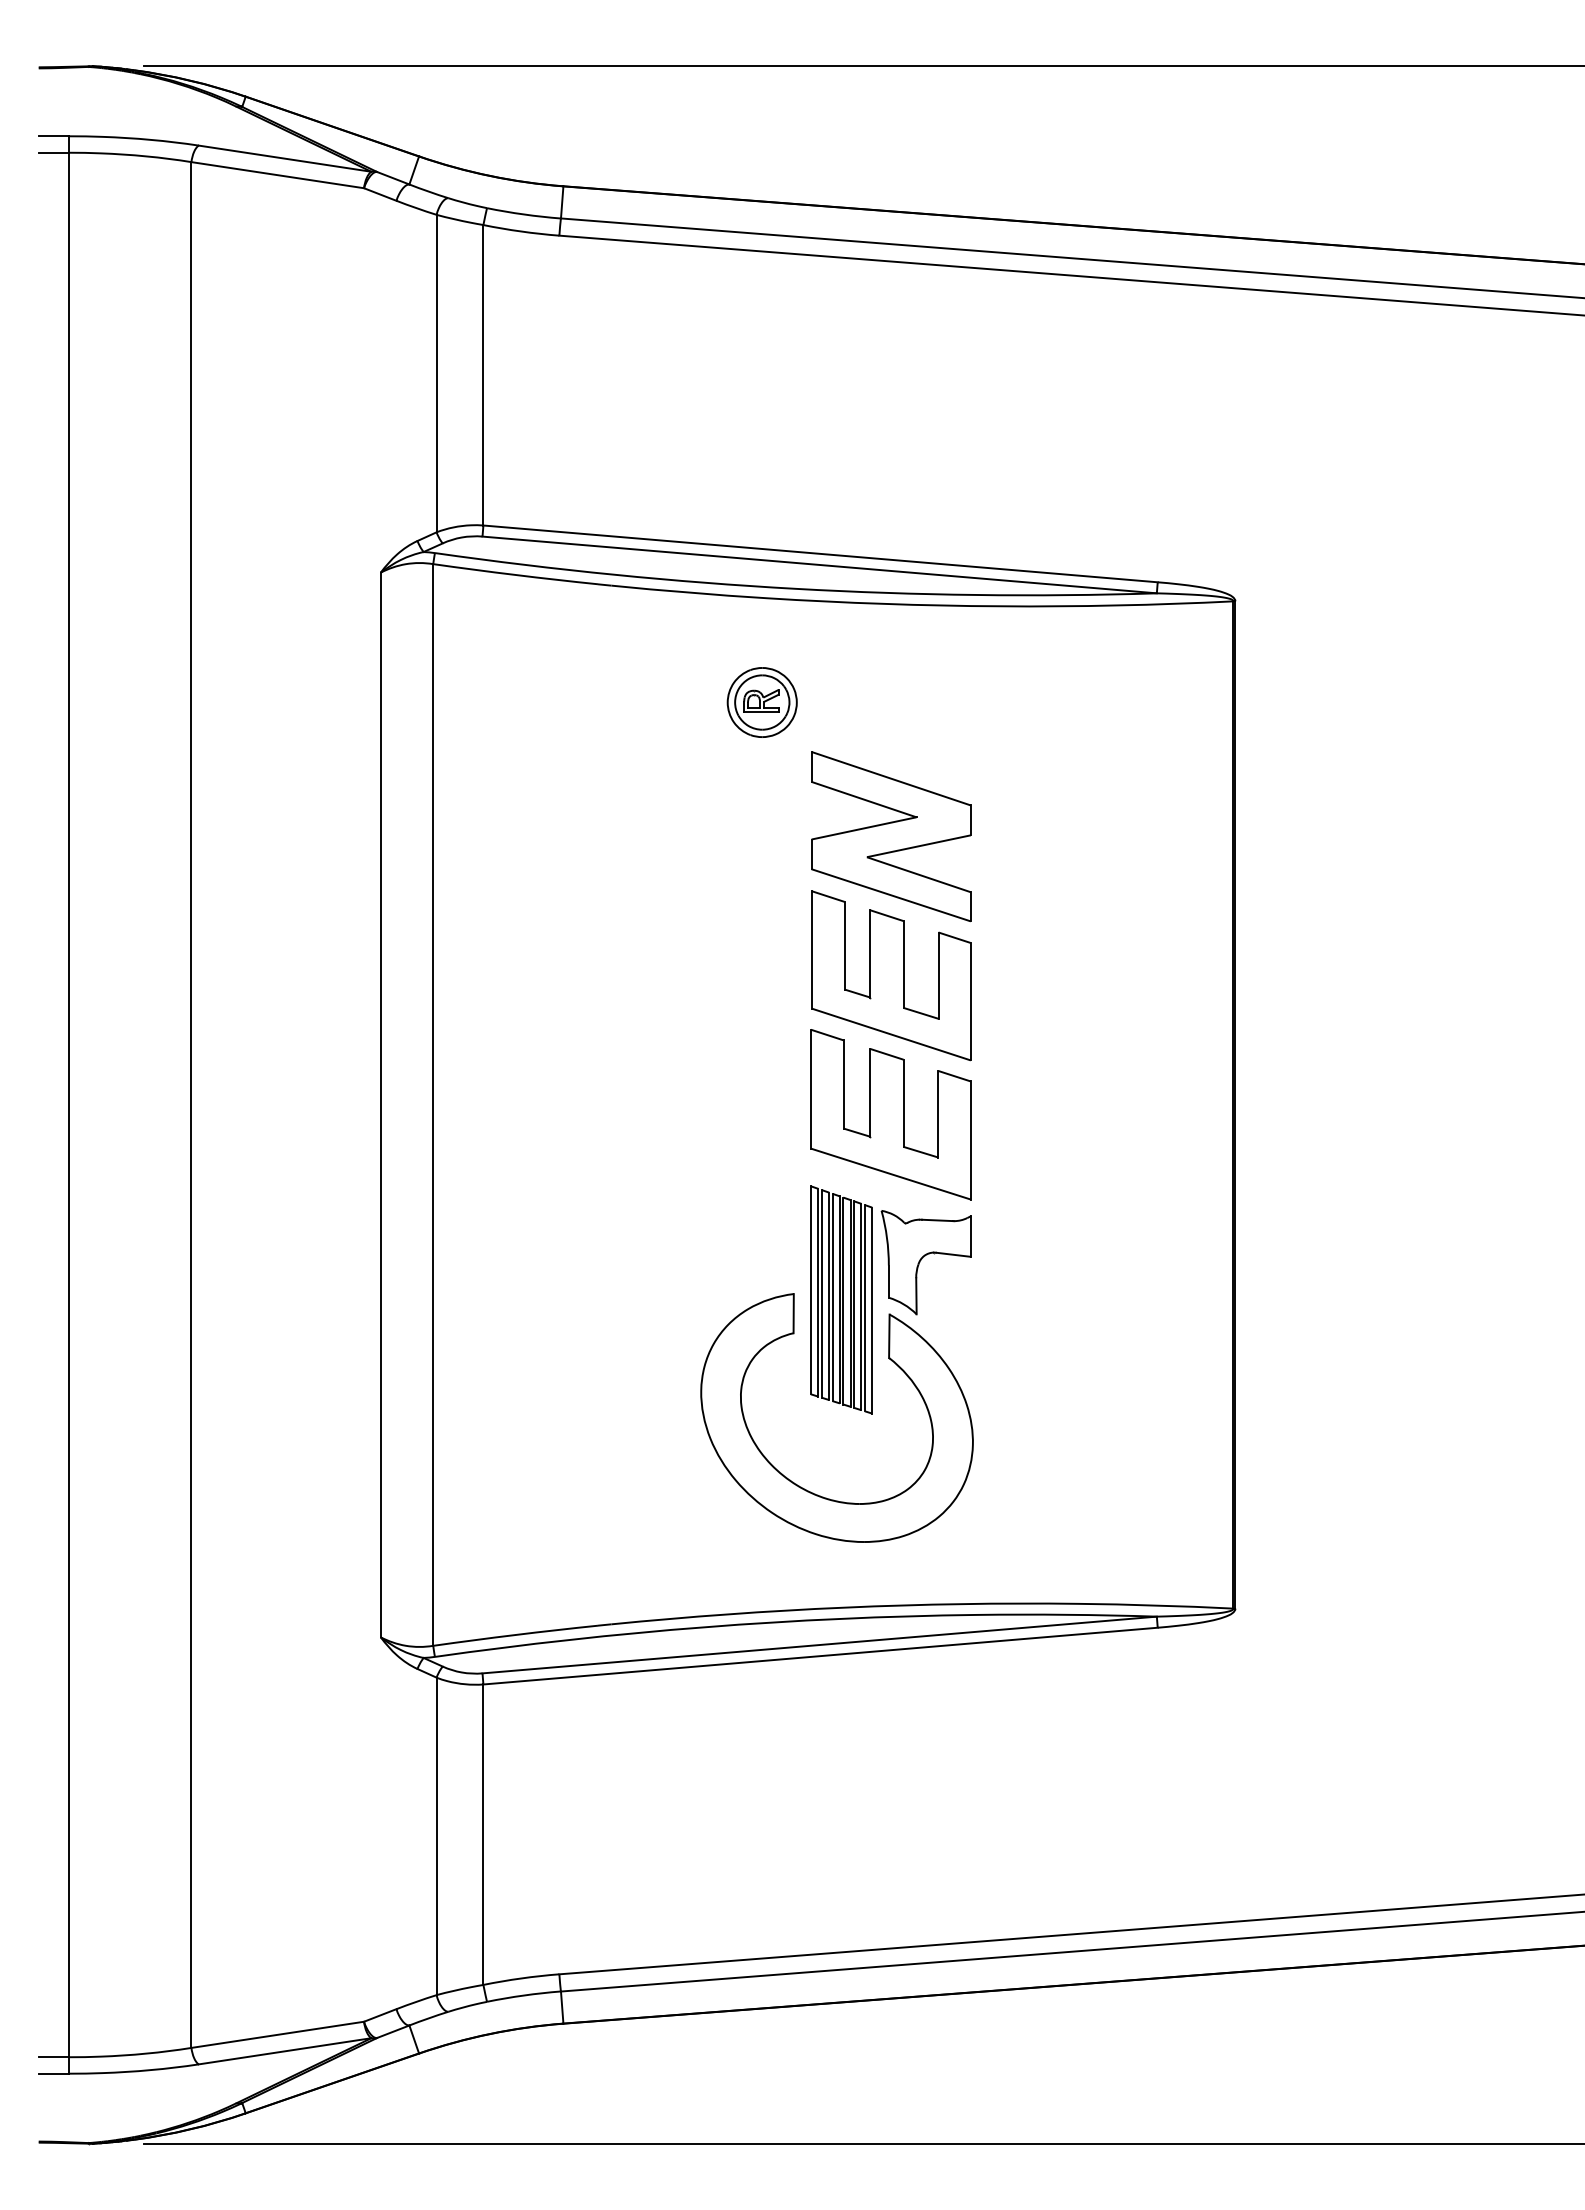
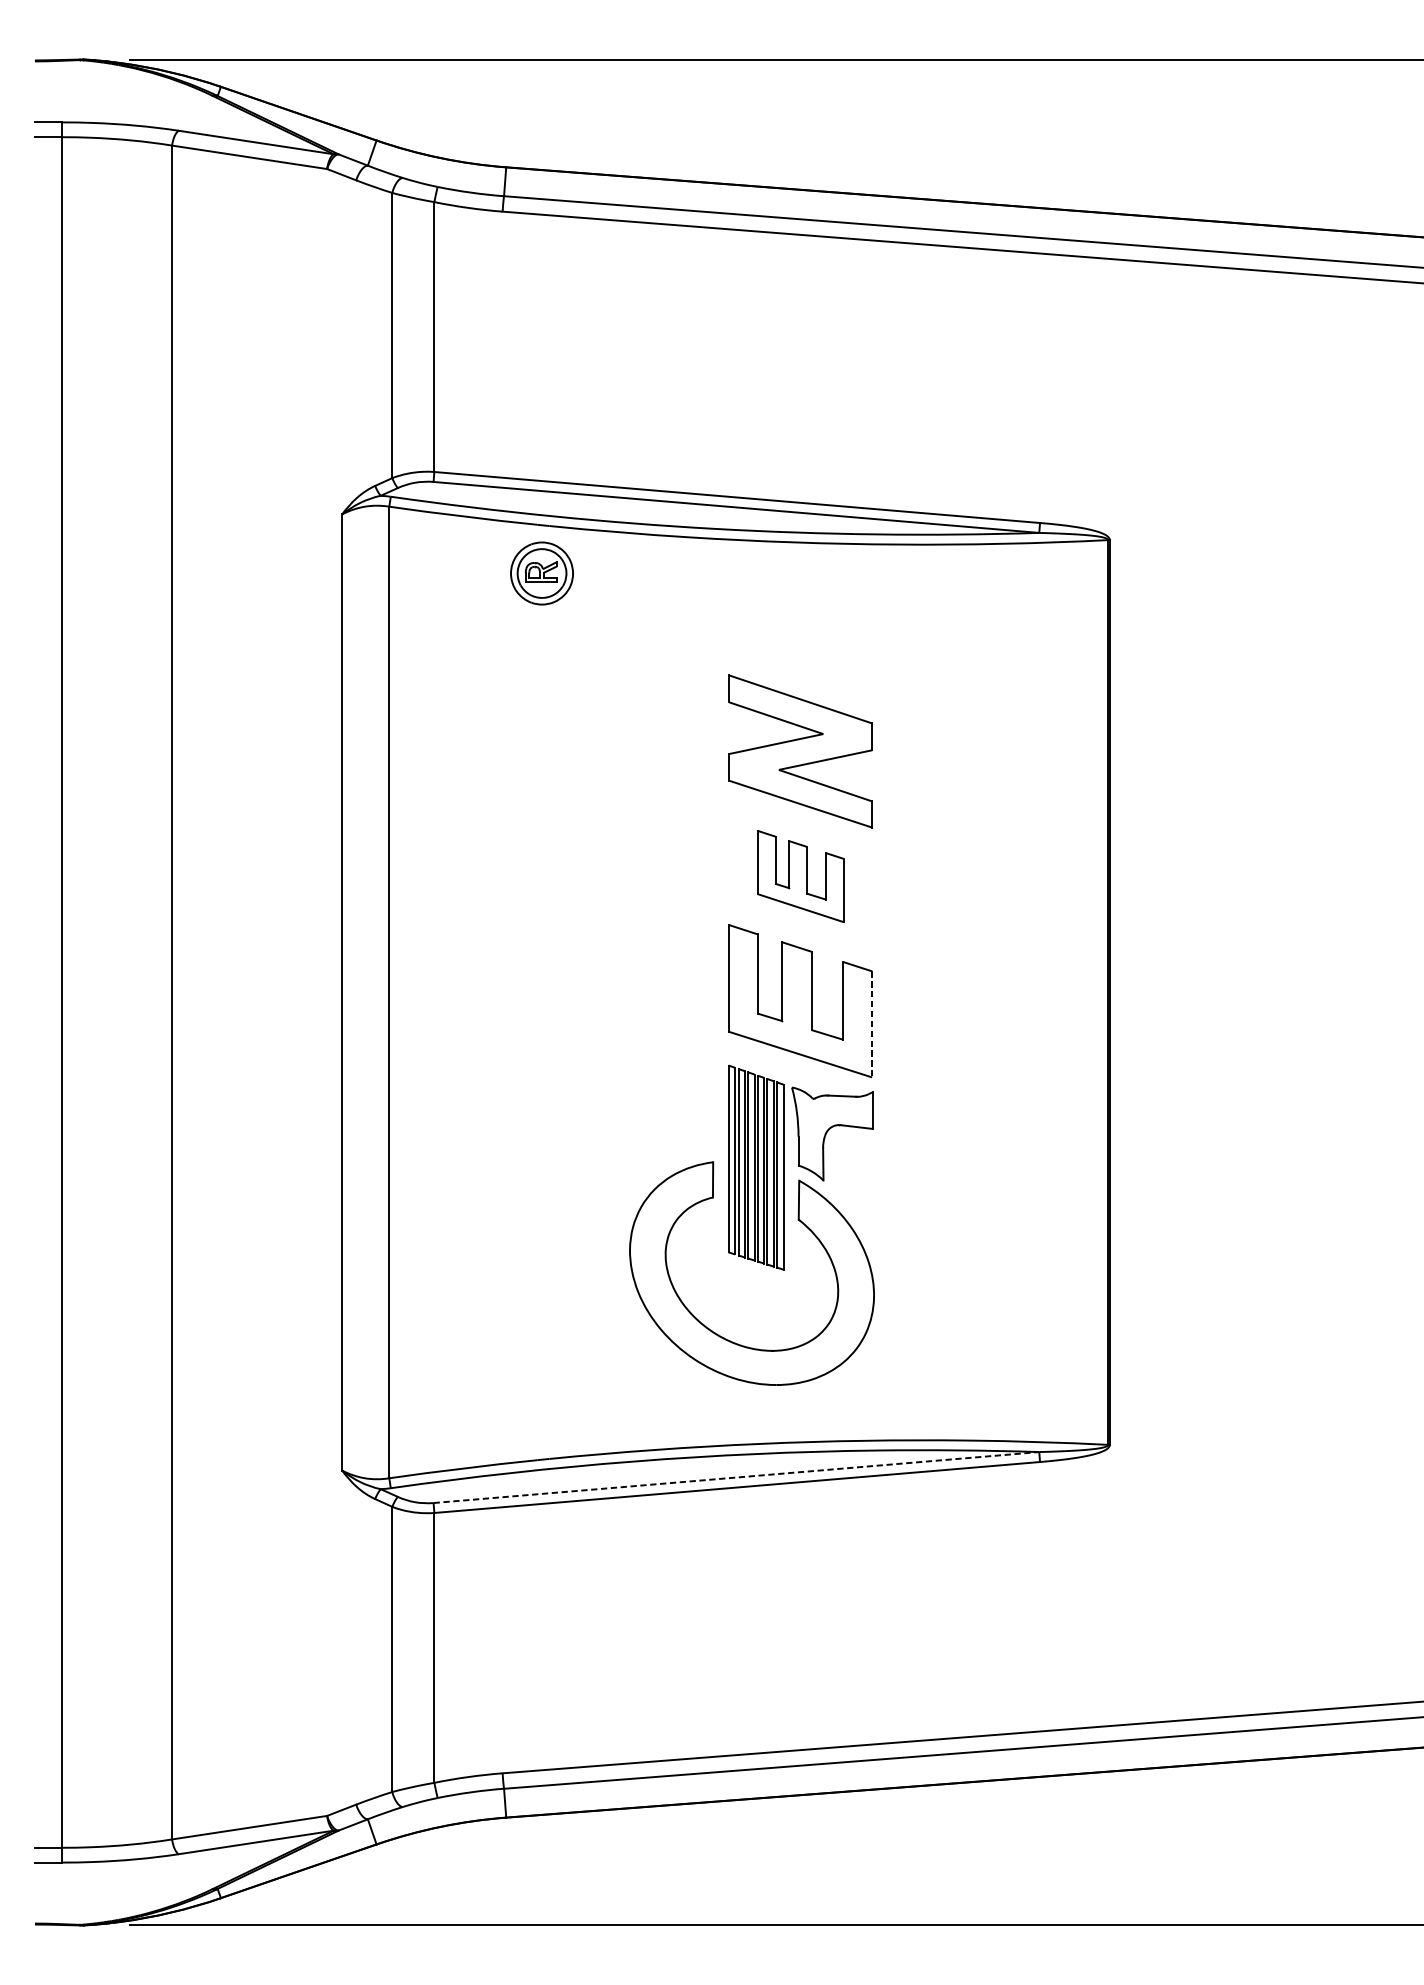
part: (761, 702) -> (541, 573), moved
part: (891, 975) -> (800, 876), size x0.6
line: (970, 1140) -> (871, 1024), solid -> dashed
line: (820, 1644) -> (737, 1477), solid -> dashed

